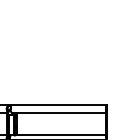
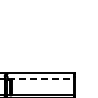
line: (59, 112) -> (41, 78), solid -> dashed

